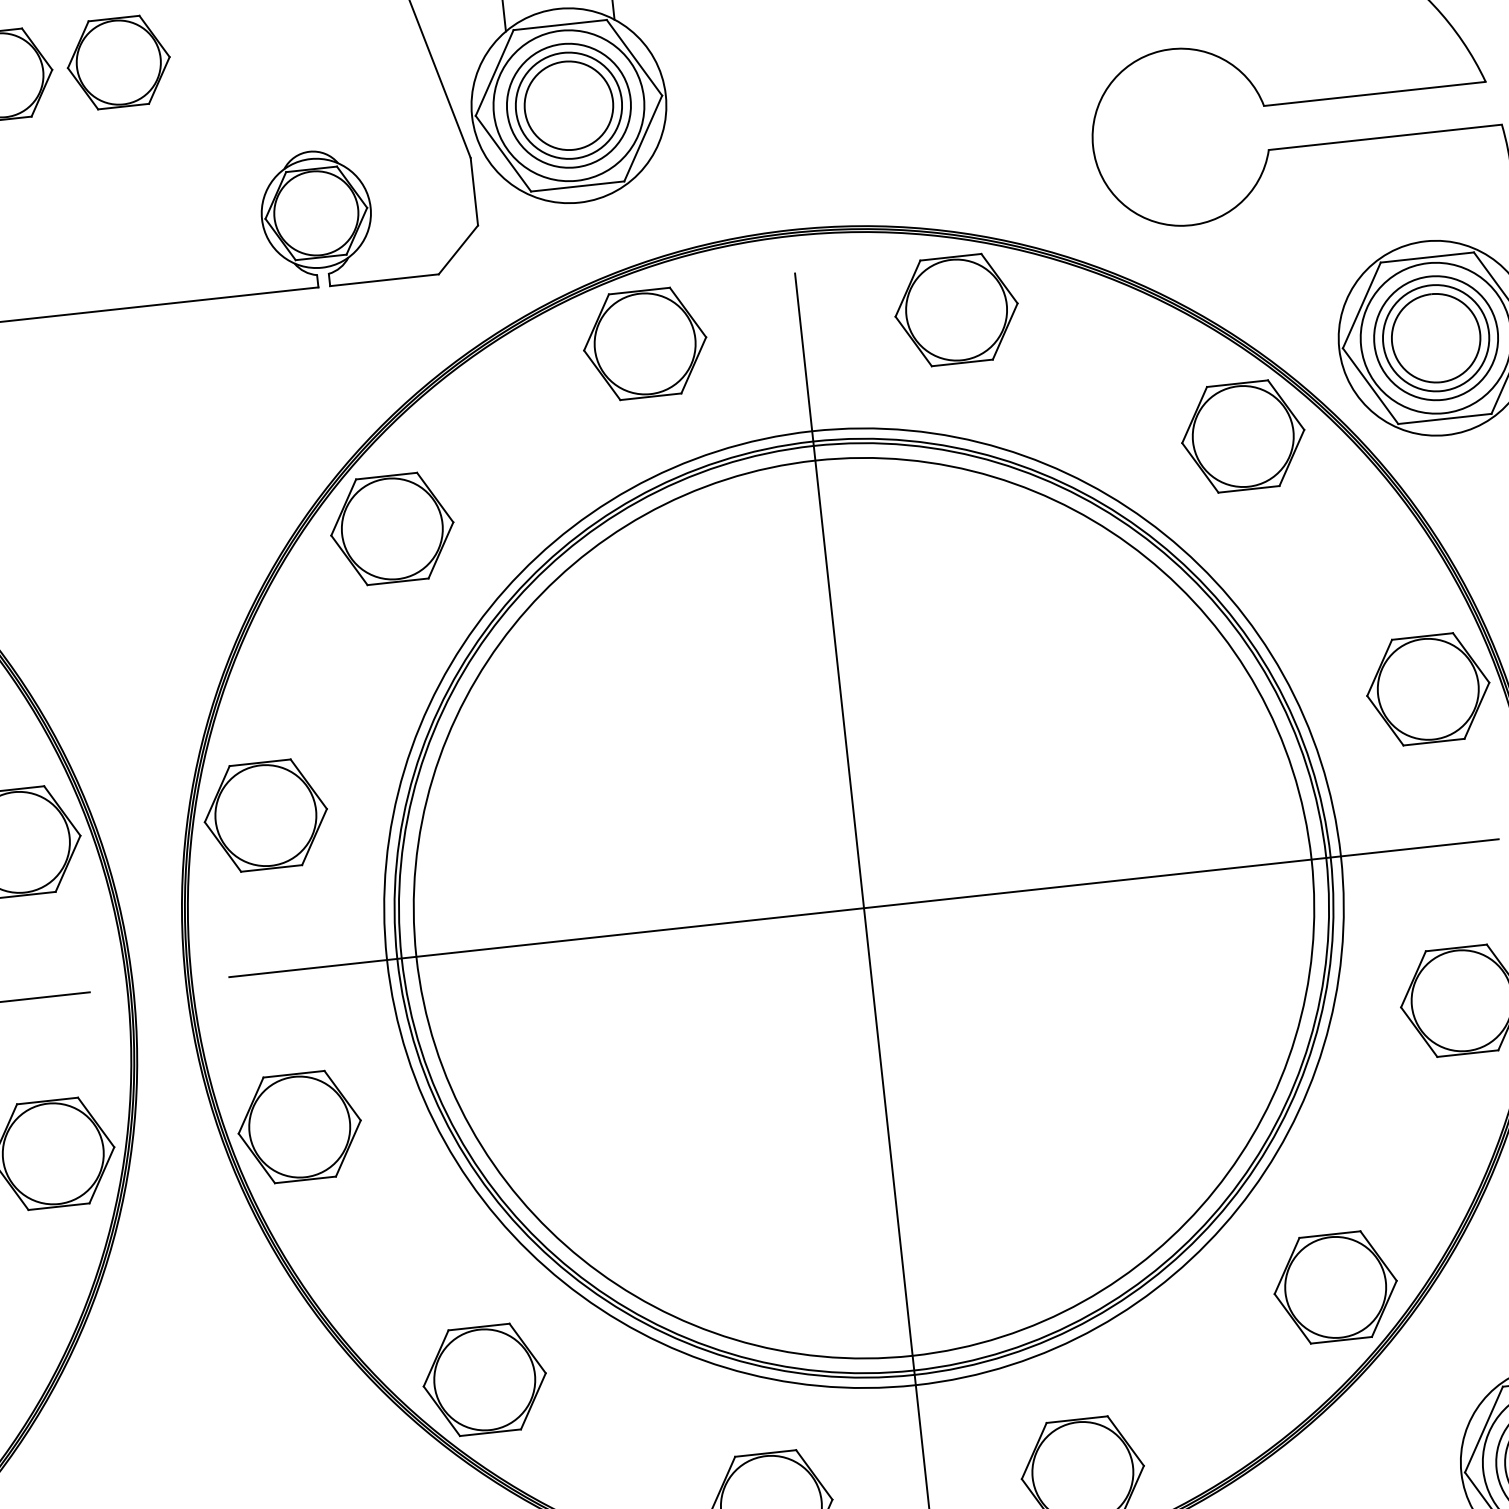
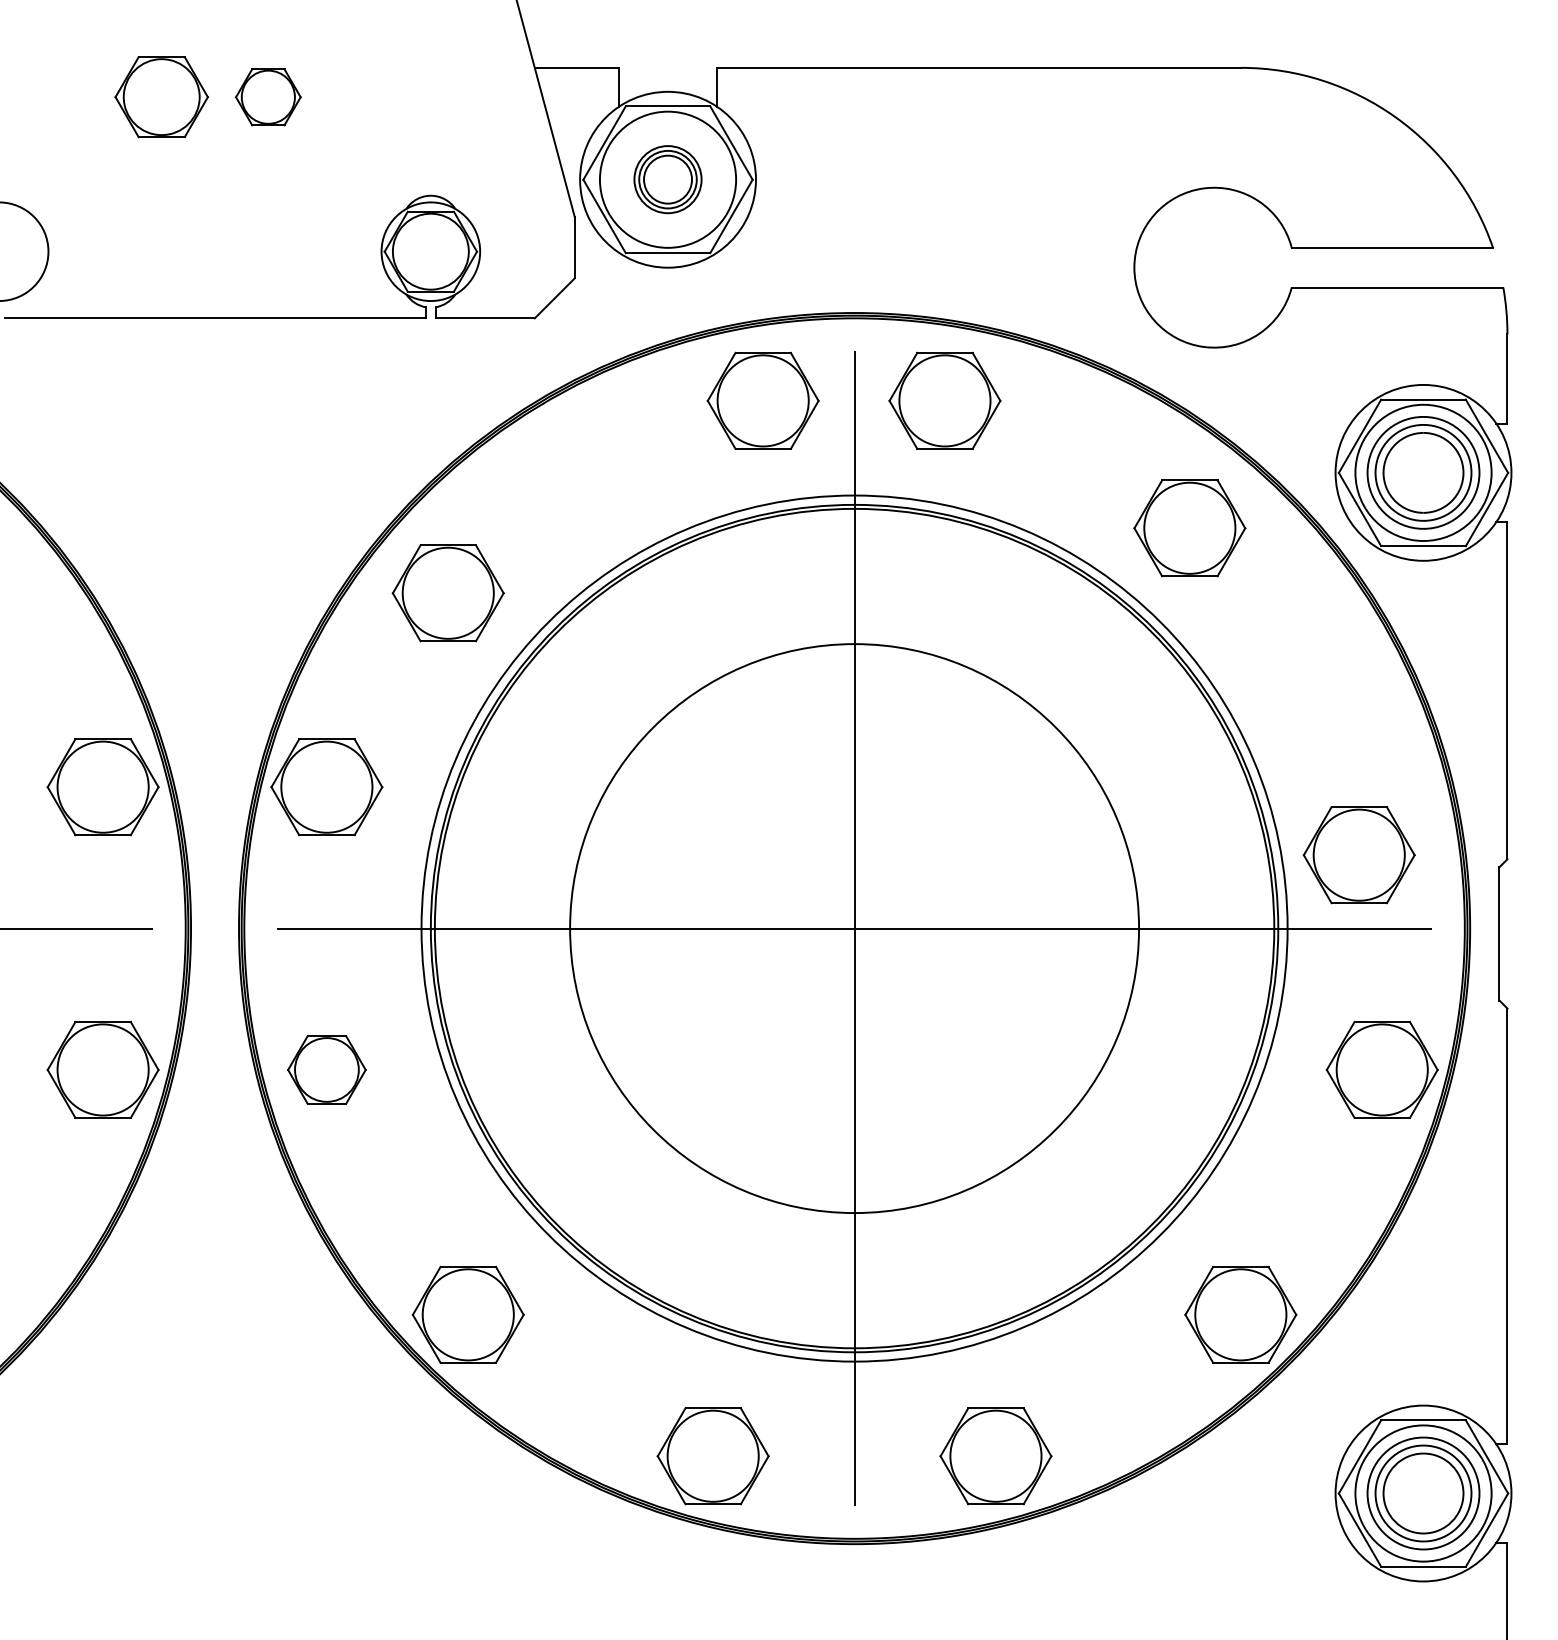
part: (119, 62) -> (268, 97), size x0.7
part: (568, 105) -> (667, 179), size x0.6
part: (956, 309) -> (944, 400), moved
part: (644, 343) -> (762, 400), moved
part: (1242, 436) -> (1189, 528), moved
part: (391, 529) -> (447, 593), moved
part: (1427, 689) -> (1358, 855), moved
circle: (863, 908) -> (854, 928), size x0.7
part: (299, 1126) -> (326, 1069), size x0.7

